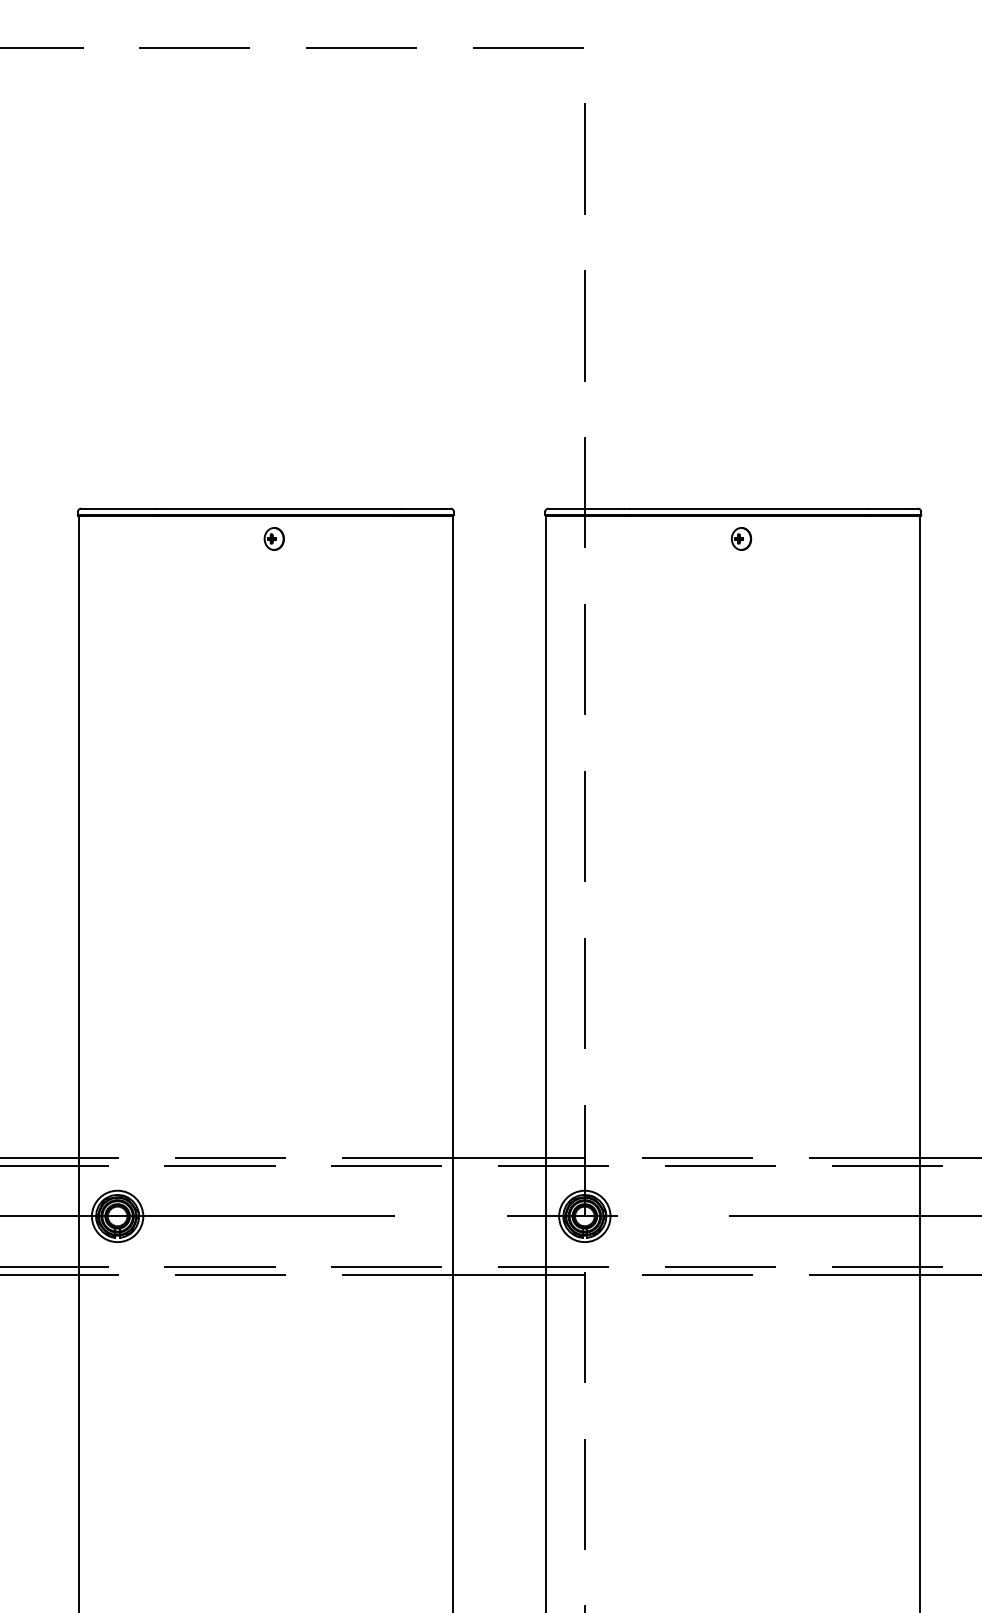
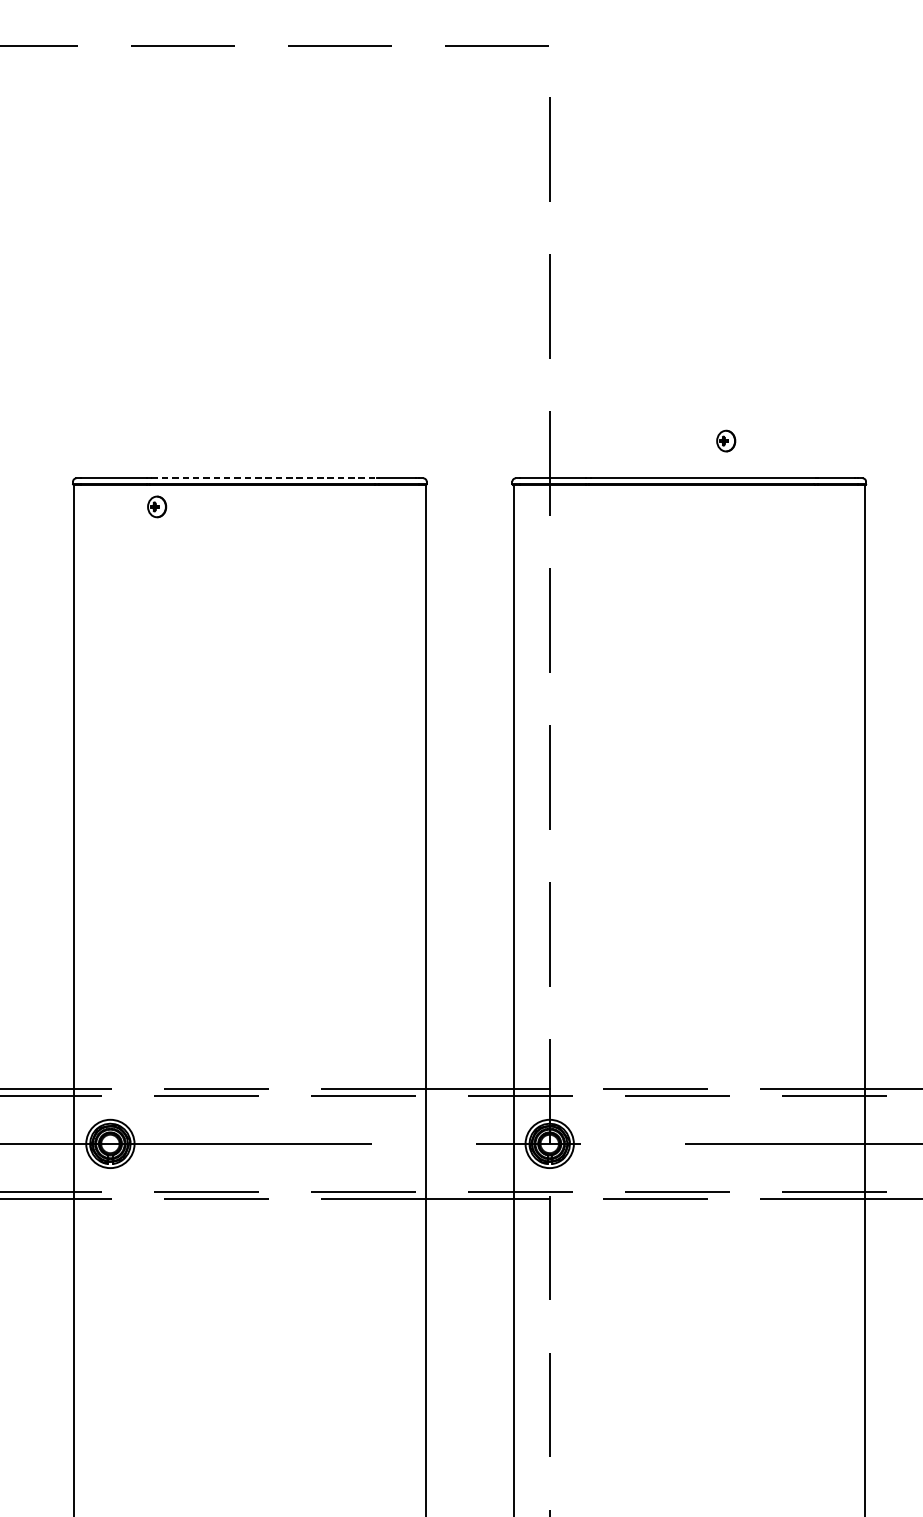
line: (281, 508) -> (264, 478), solid -> dashed
part: (273, 538) -> (156, 506), moved
part: (741, 538) -> (726, 440), moved

